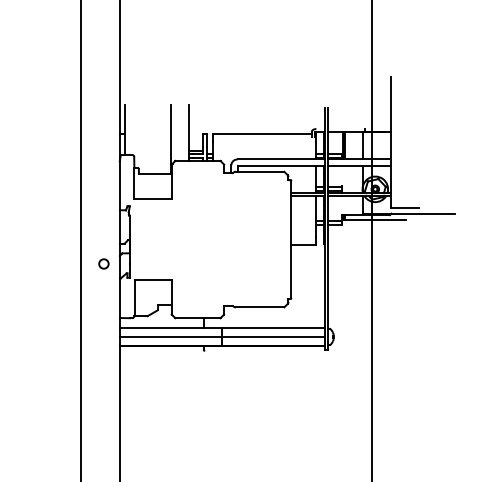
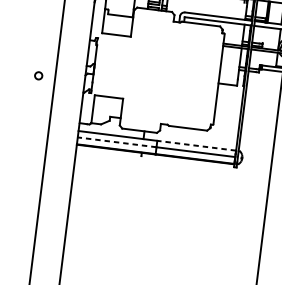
circle: (103, 263) -> (38, 75), moved
line: (272, 328) -> (195, 145), solid -> dashed
line: (170, 336) -> (116, 142), solid -> dashed

